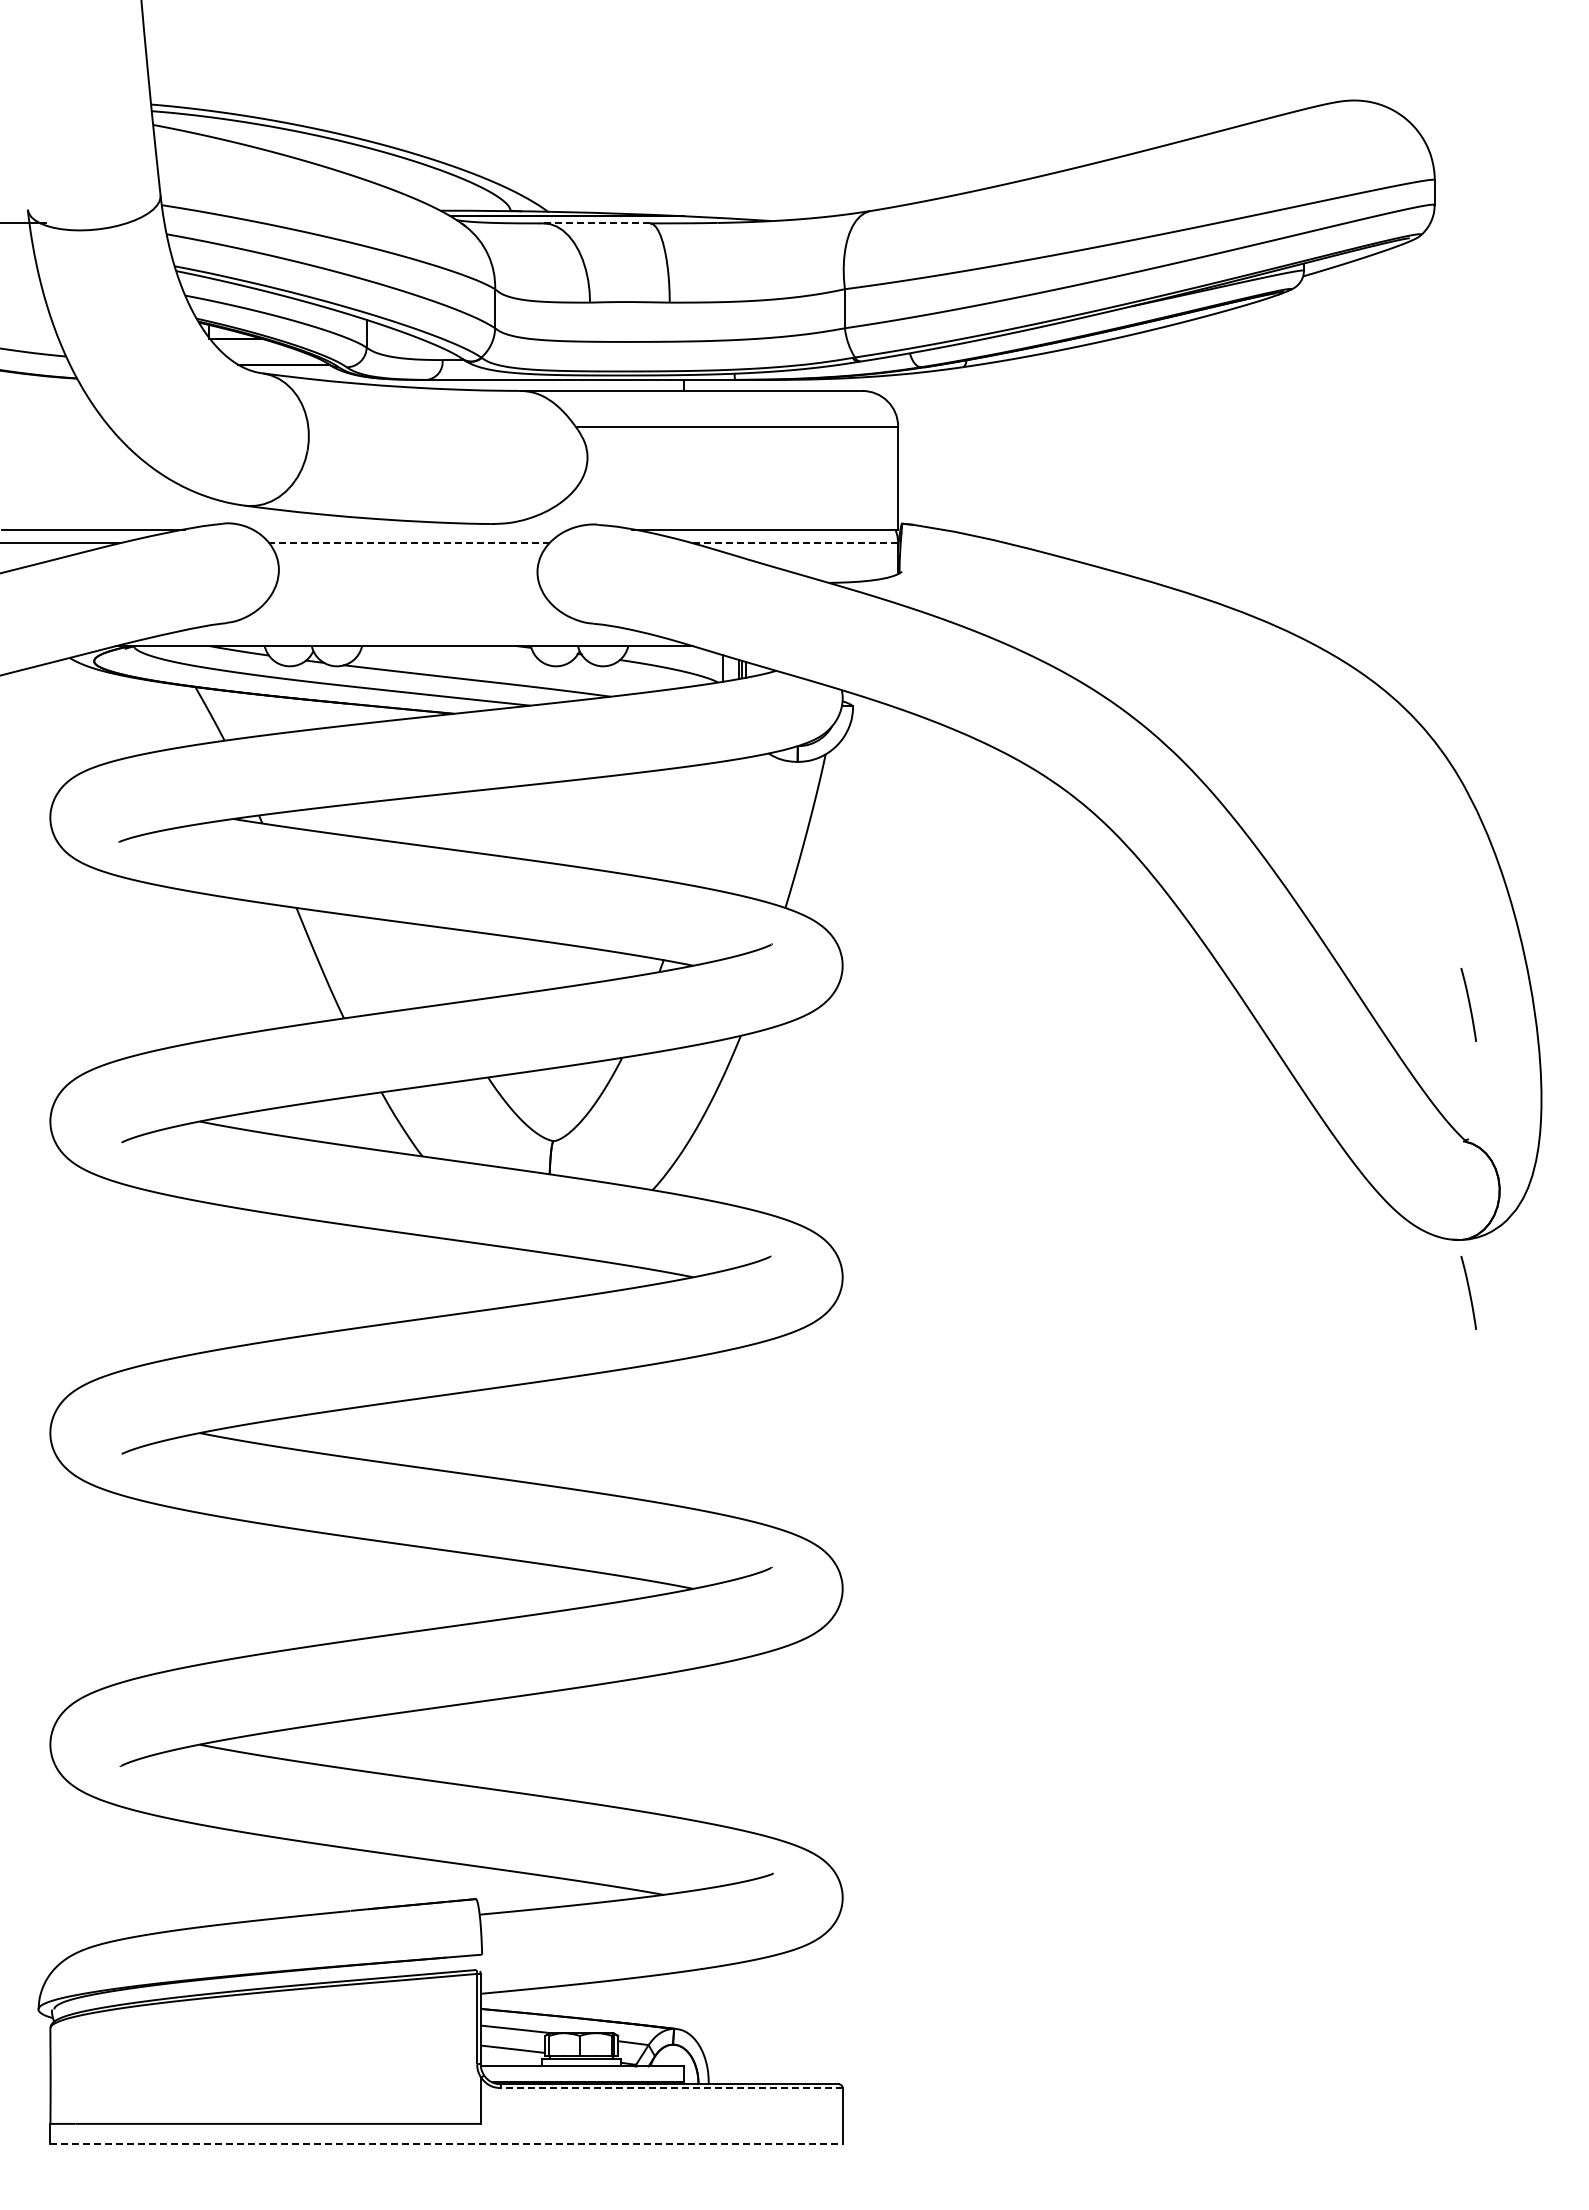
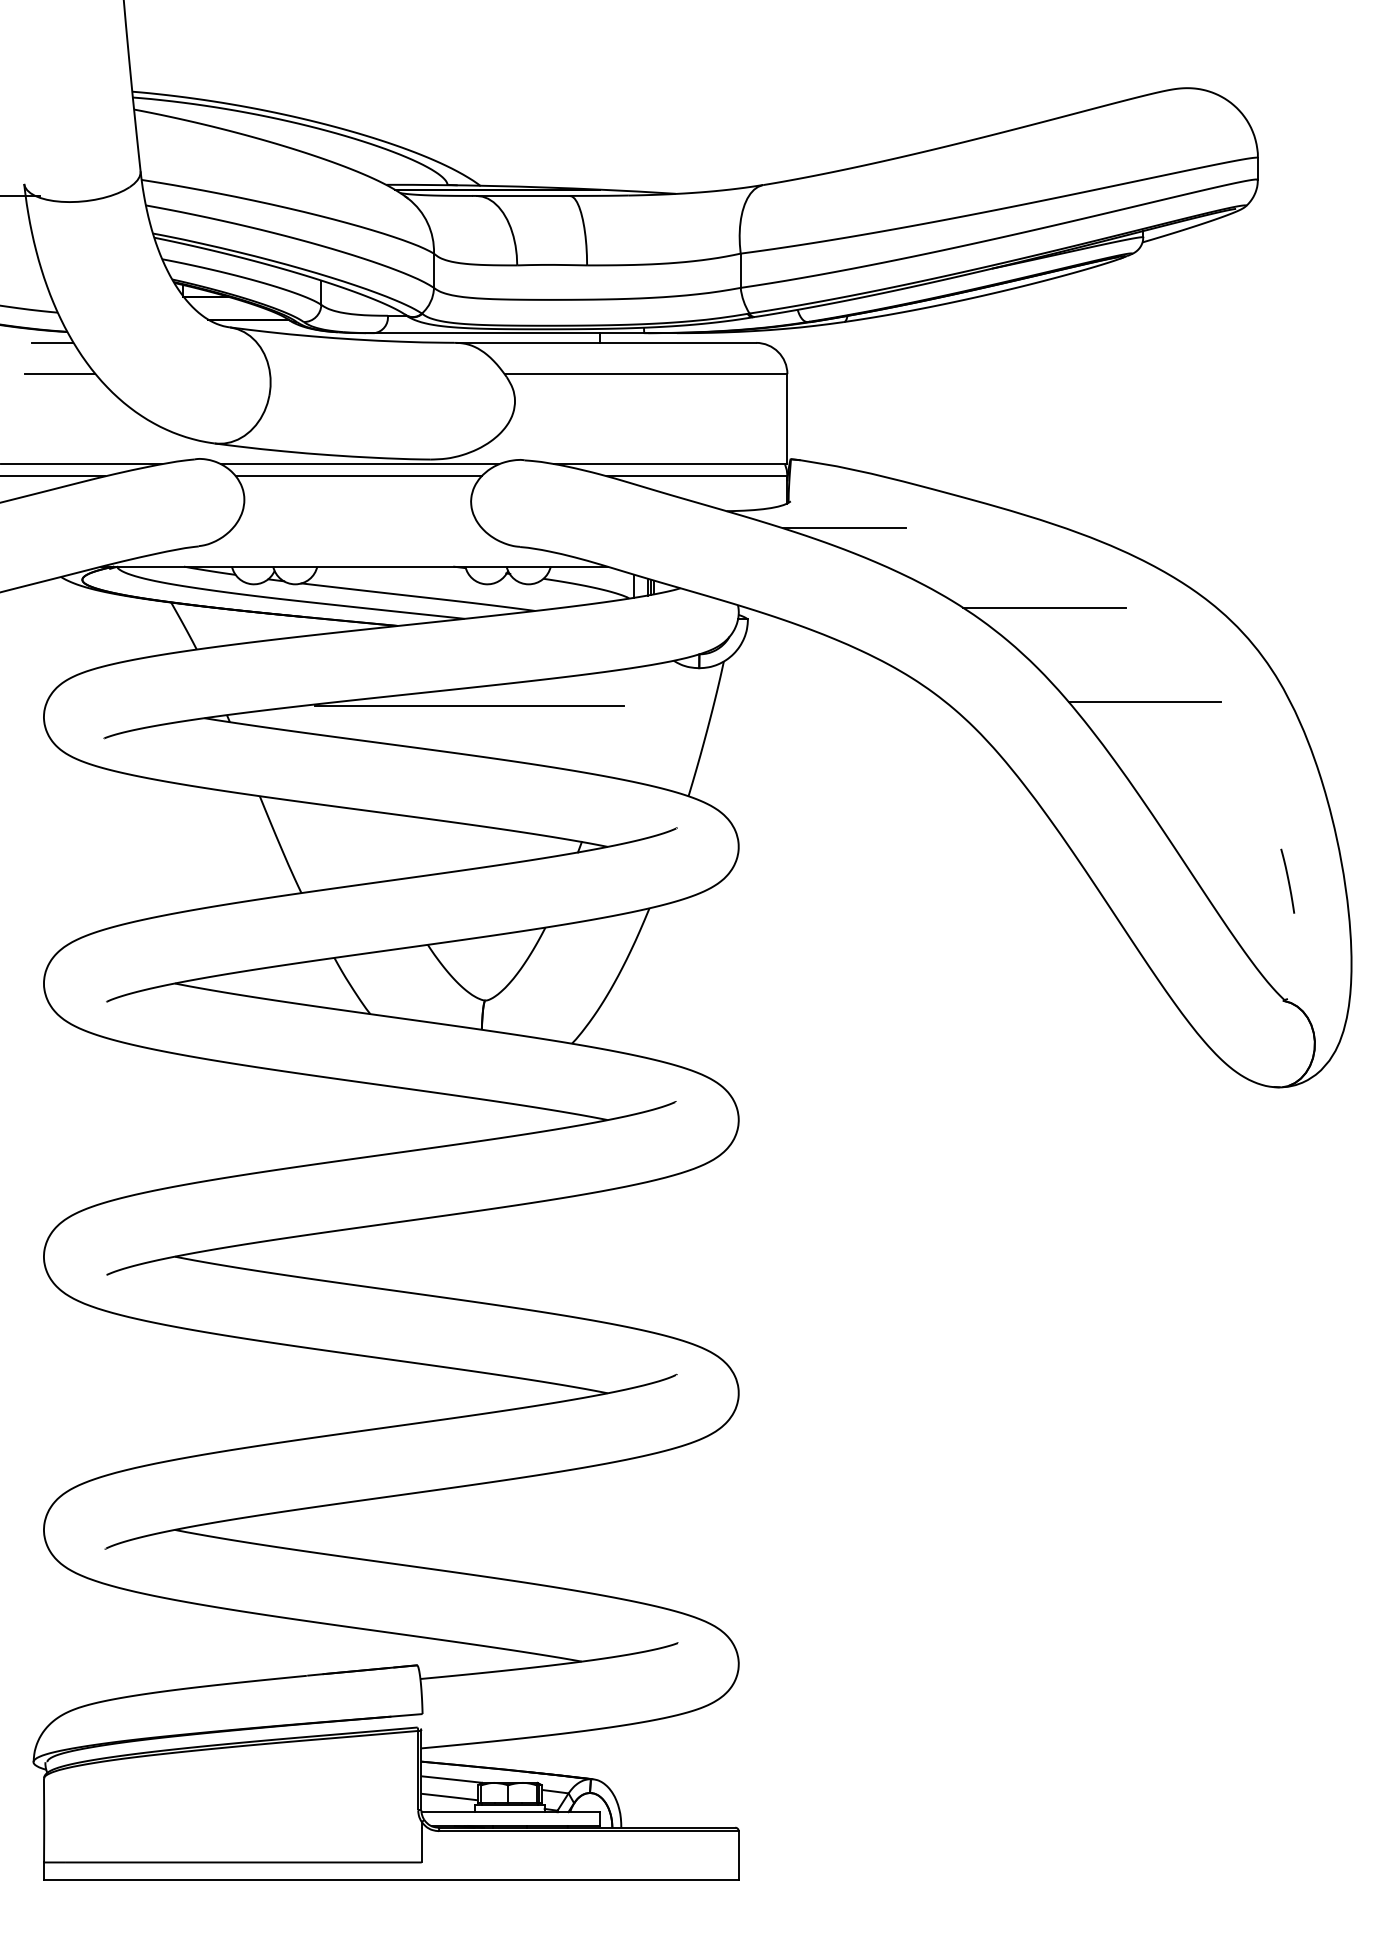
line: (597, 223) -> (523, 196), dashed -> solid
line: (59, 391) -> (51, 343), added
line: (68, 426) -> (59, 374), added
line: (410, 529) -> (359, 464), added
line: (409, 543) -> (358, 476), dashed -> solid
line: (795, 543) -> (697, 476), dashed -> solid
line: (963, 602) -> (844, 528), added
line: (1190, 693) -> (1043, 608), added
line: (1305, 800) -> (1144, 701), added
line: (535, 804) -> (469, 705), added
curve: (1468, 1292) -> (1287, 1133), removed
line: (671, 2088) -> (588, 1831), dashed -> solid
line: (447, 2143) -> (392, 1879), dashed -> solid

